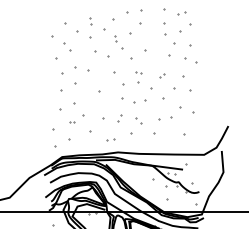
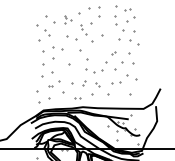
part: (97, 27) -> (68, 19), size x0.6
part: (138, 77) -> (97, 54), removed

